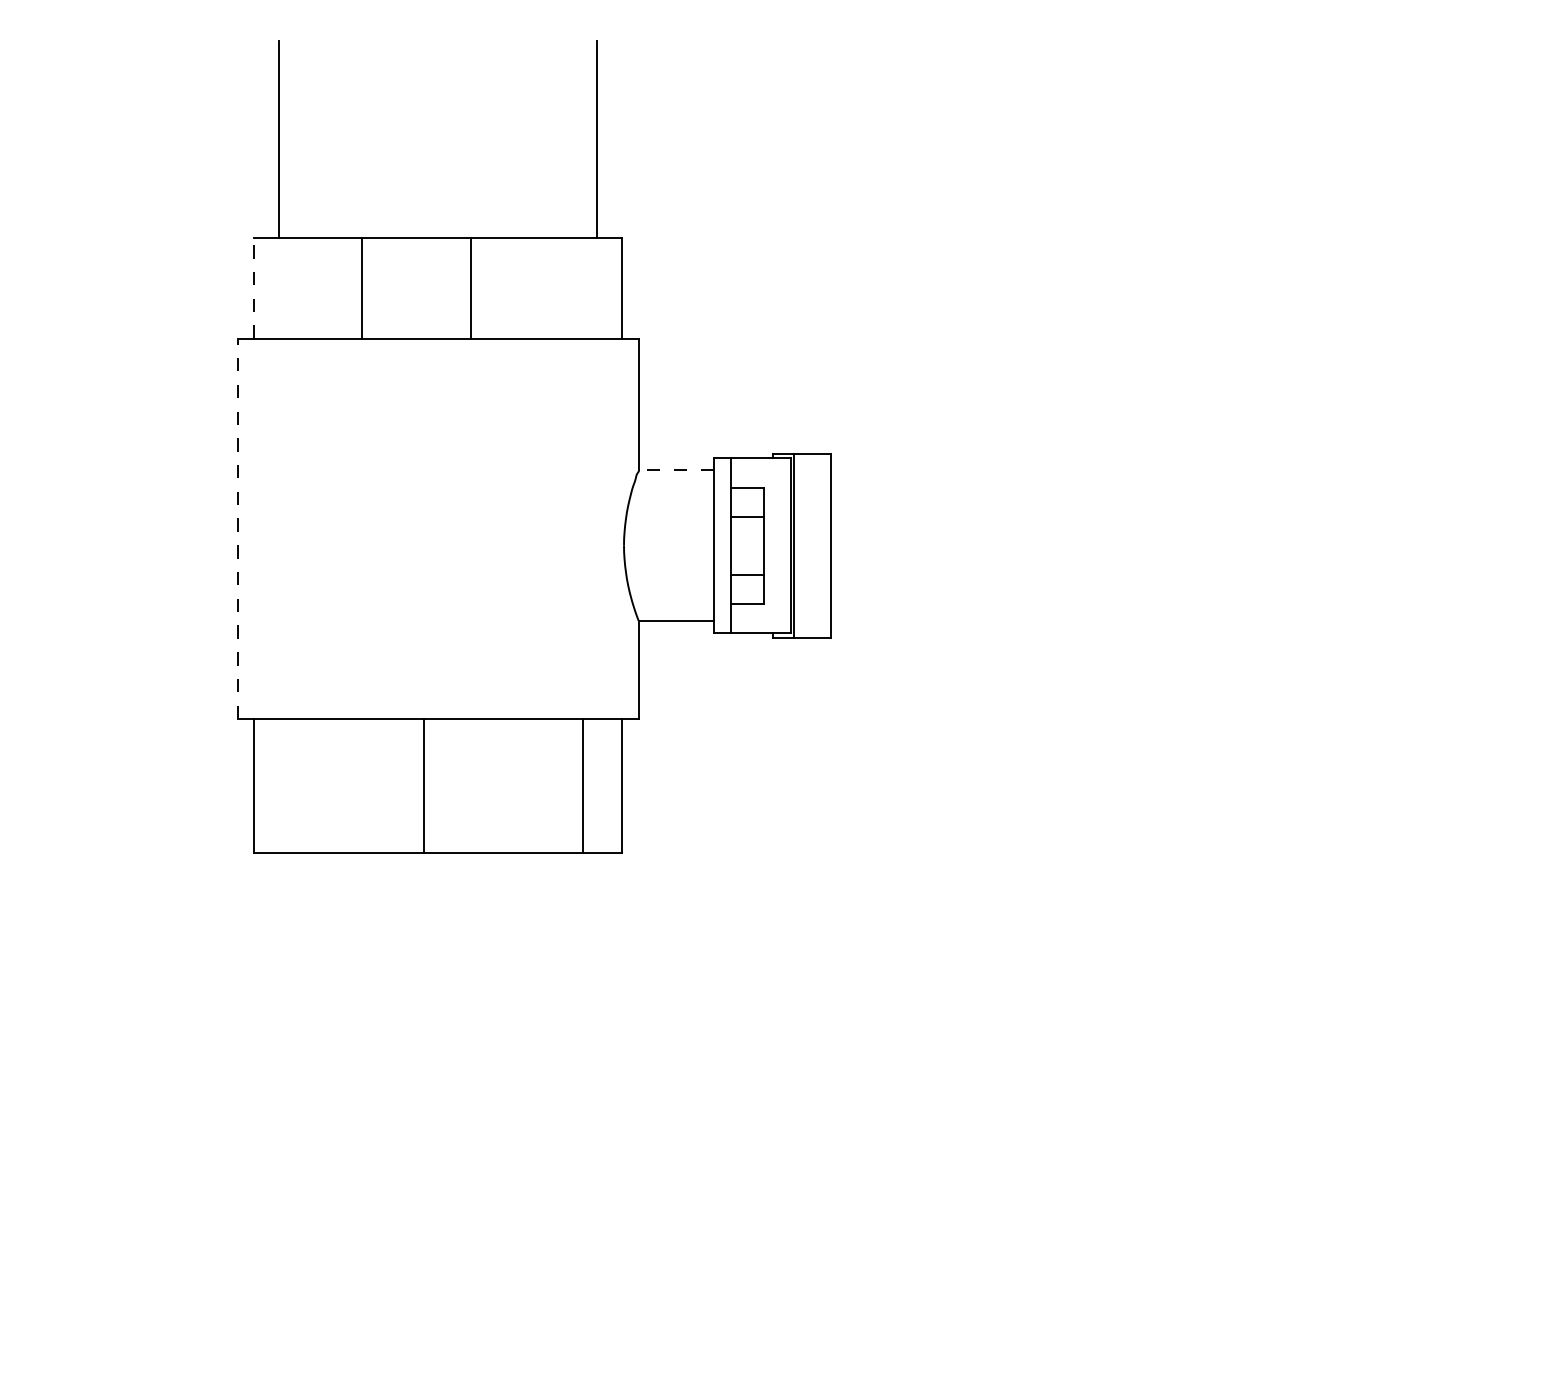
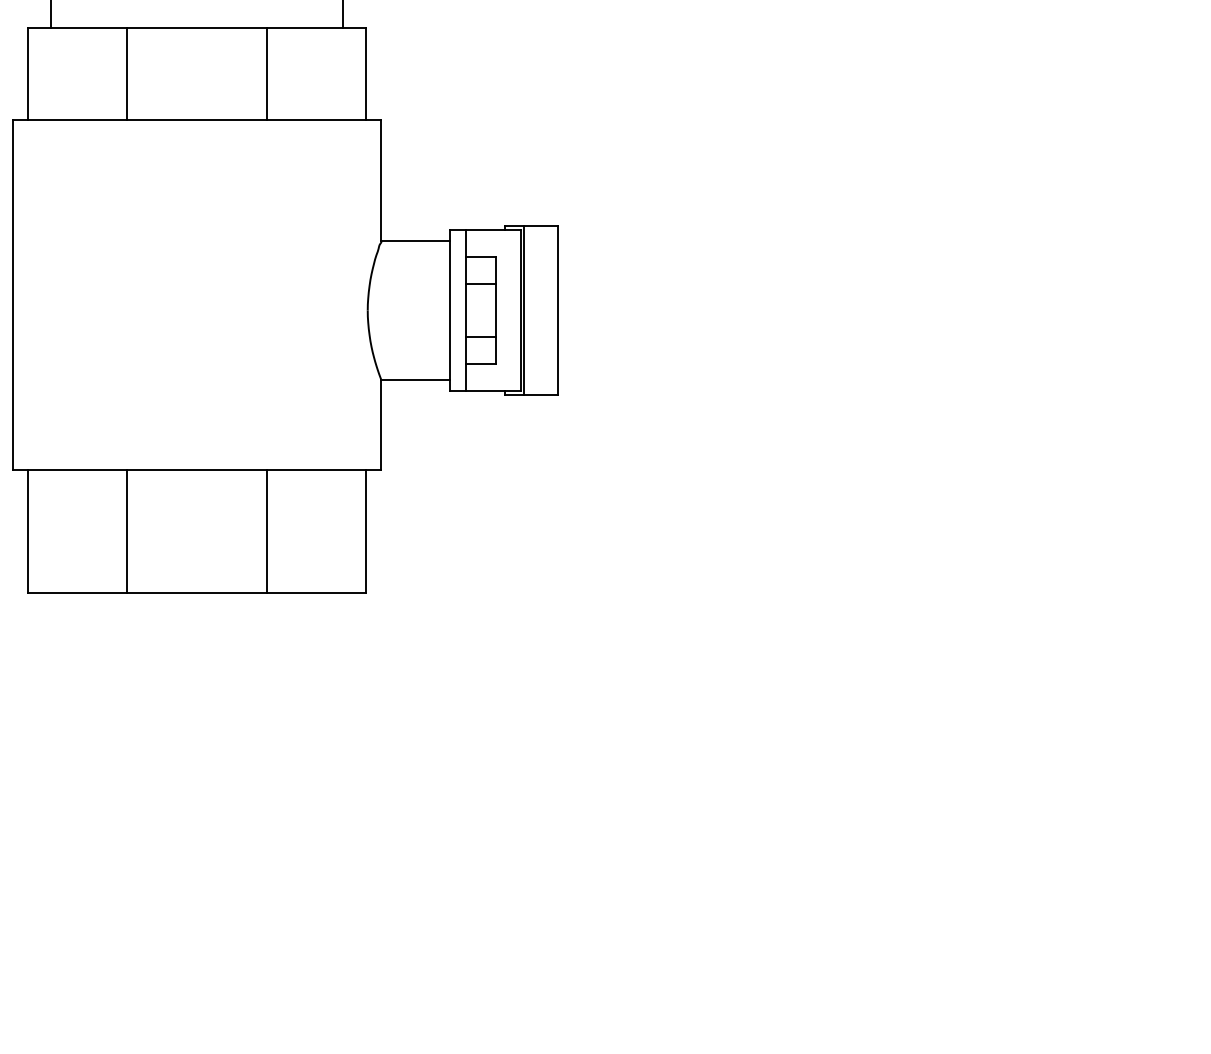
line: (254, 288) -> (28, 74), dashed -> solid
line: (471, 288) -> (267, 74), moved
line: (676, 470) -> (415, 241), dashed -> solid
line: (237, 528) -> (12, 294), dashed -> solid
line: (423, 785) -> (126, 530), moved
line: (583, 785) -> (267, 530), moved

